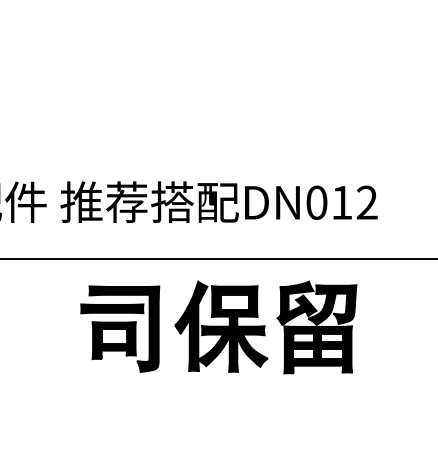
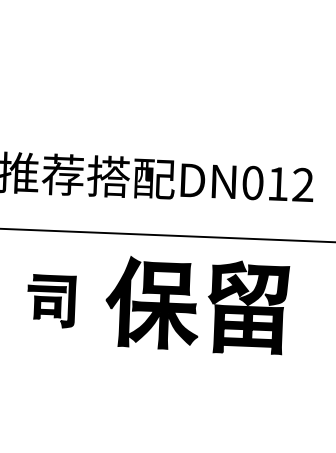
part: (120, 328) -> (51, 300), size x0.6

